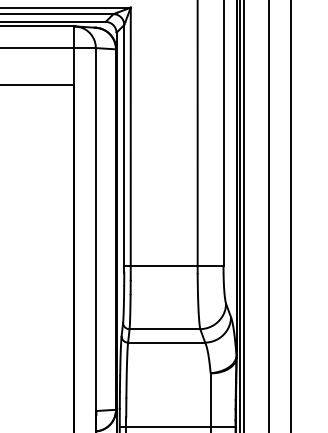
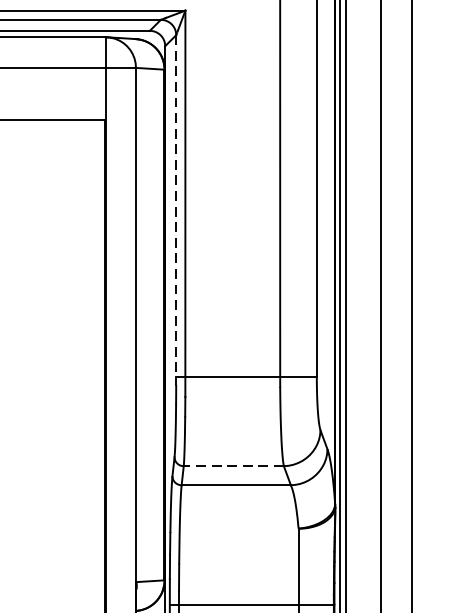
line: (124, 148) -> (176, 210), solid -> dashed
line: (164, 329) -> (233, 466), solid -> dashed

